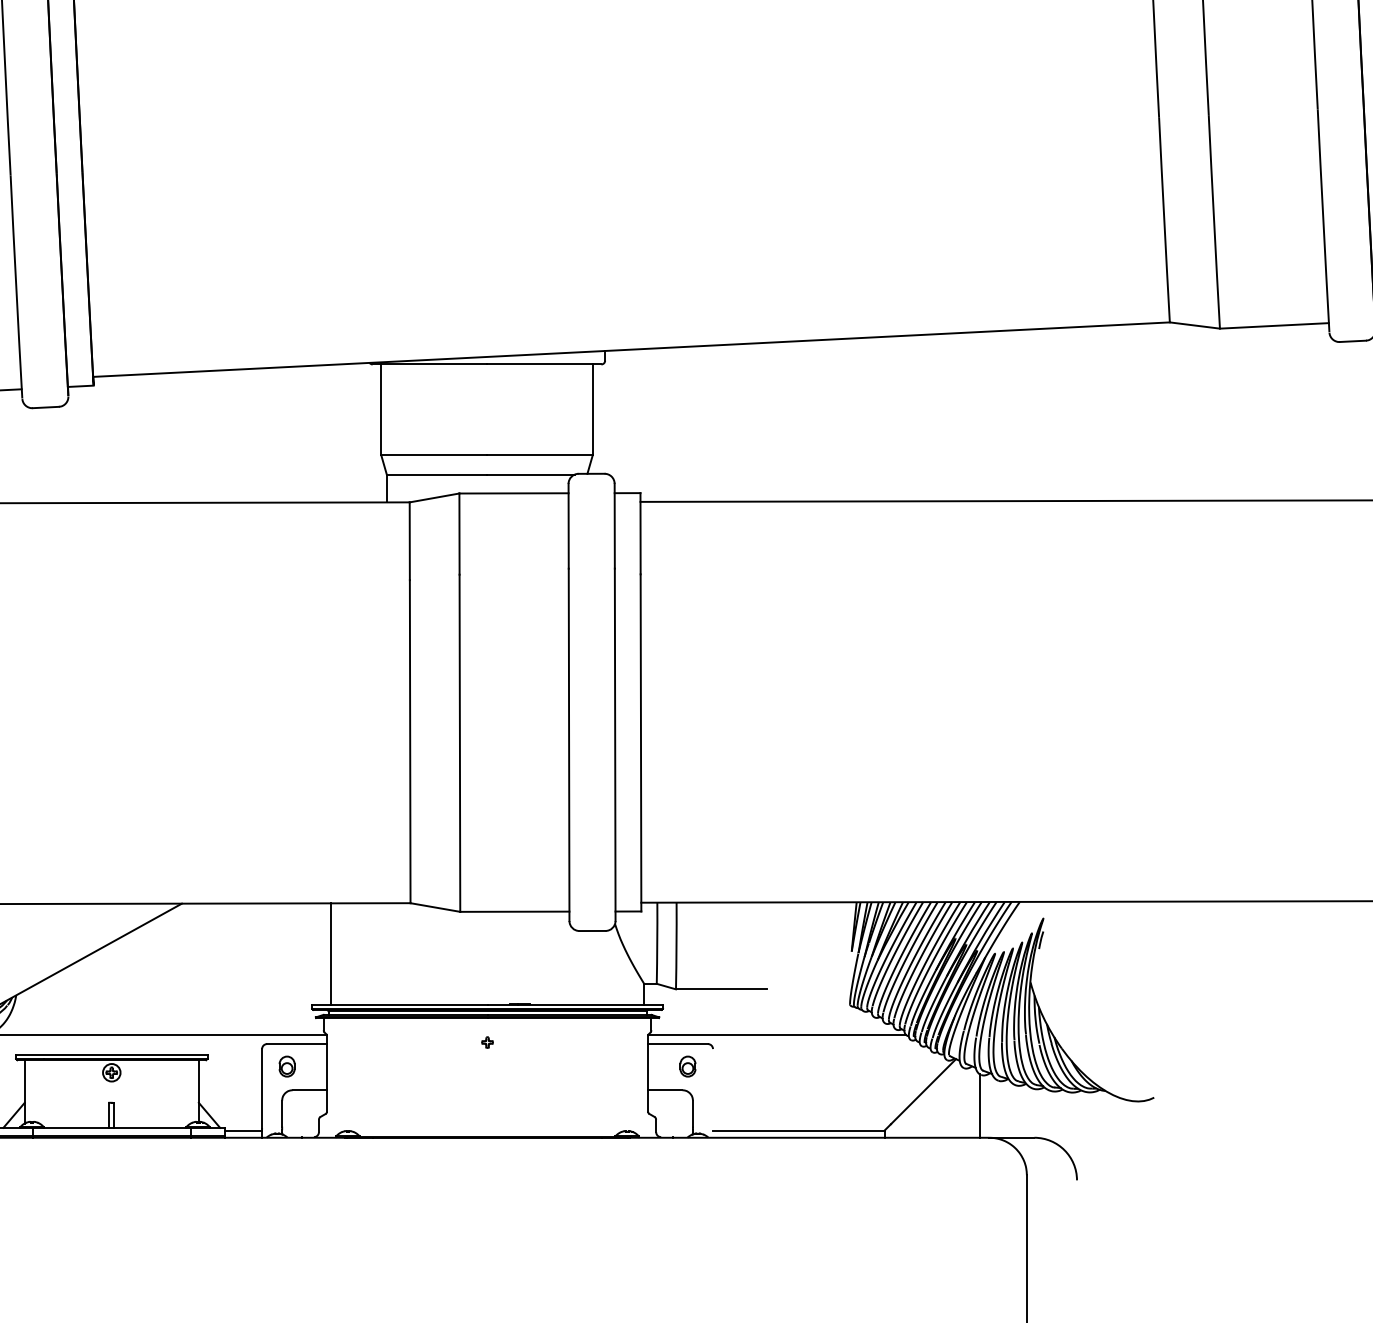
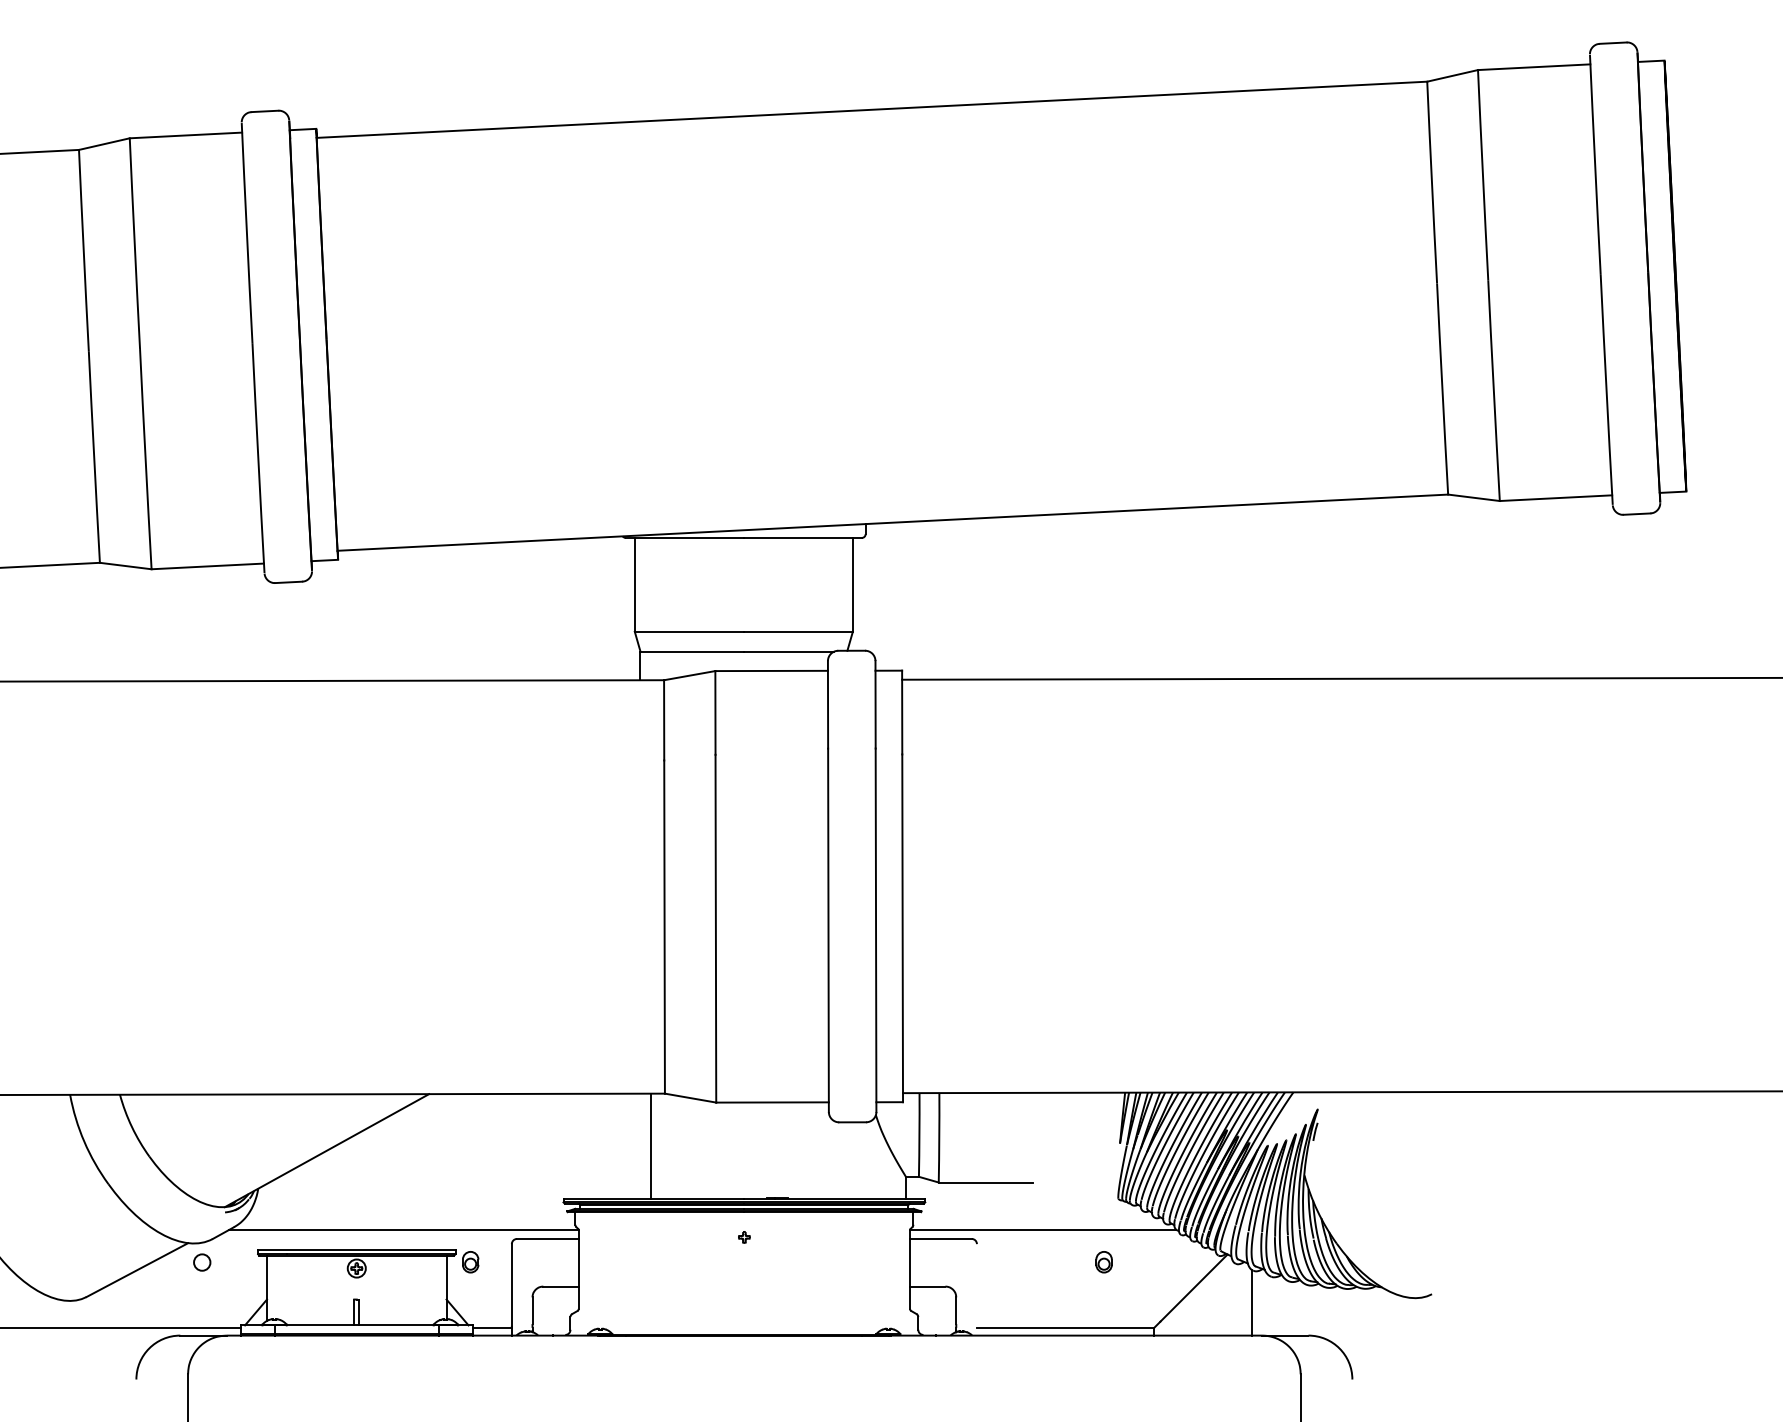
line: (330, 953) -> (650, 1145), moved
part: (286, 1066) -> (470, 1262), moved
part: (687, 1066) -> (1103, 1262), moved

